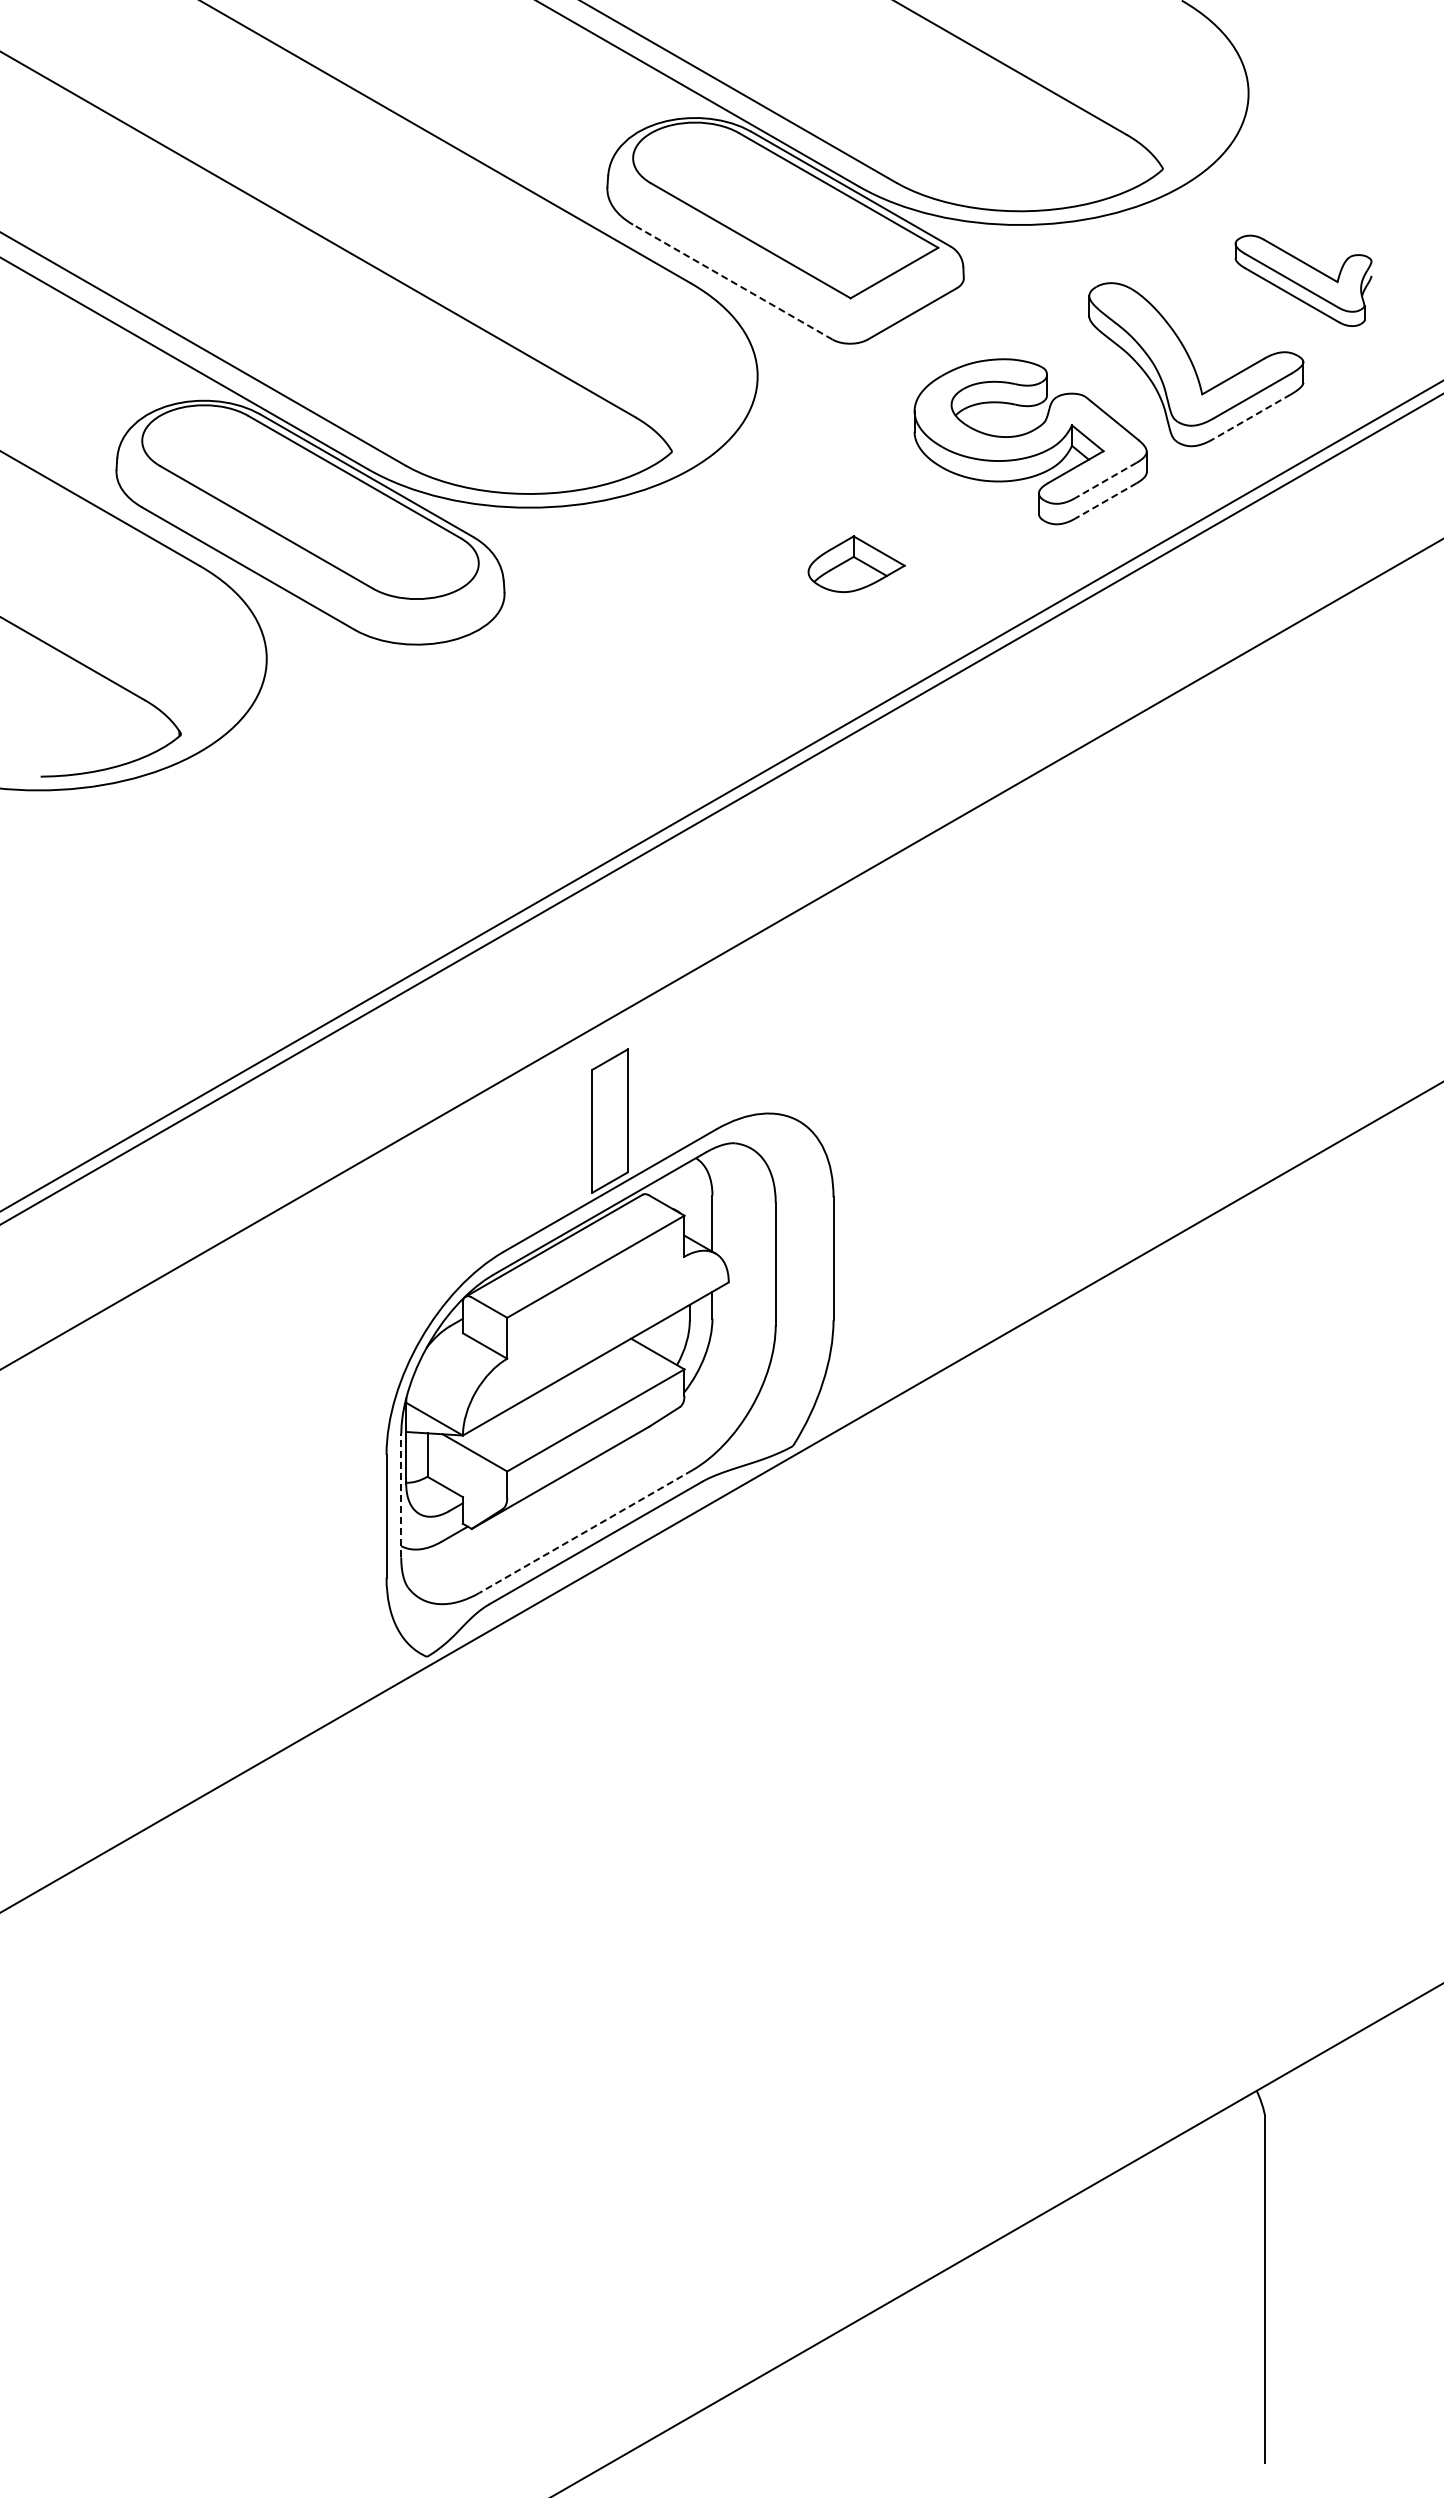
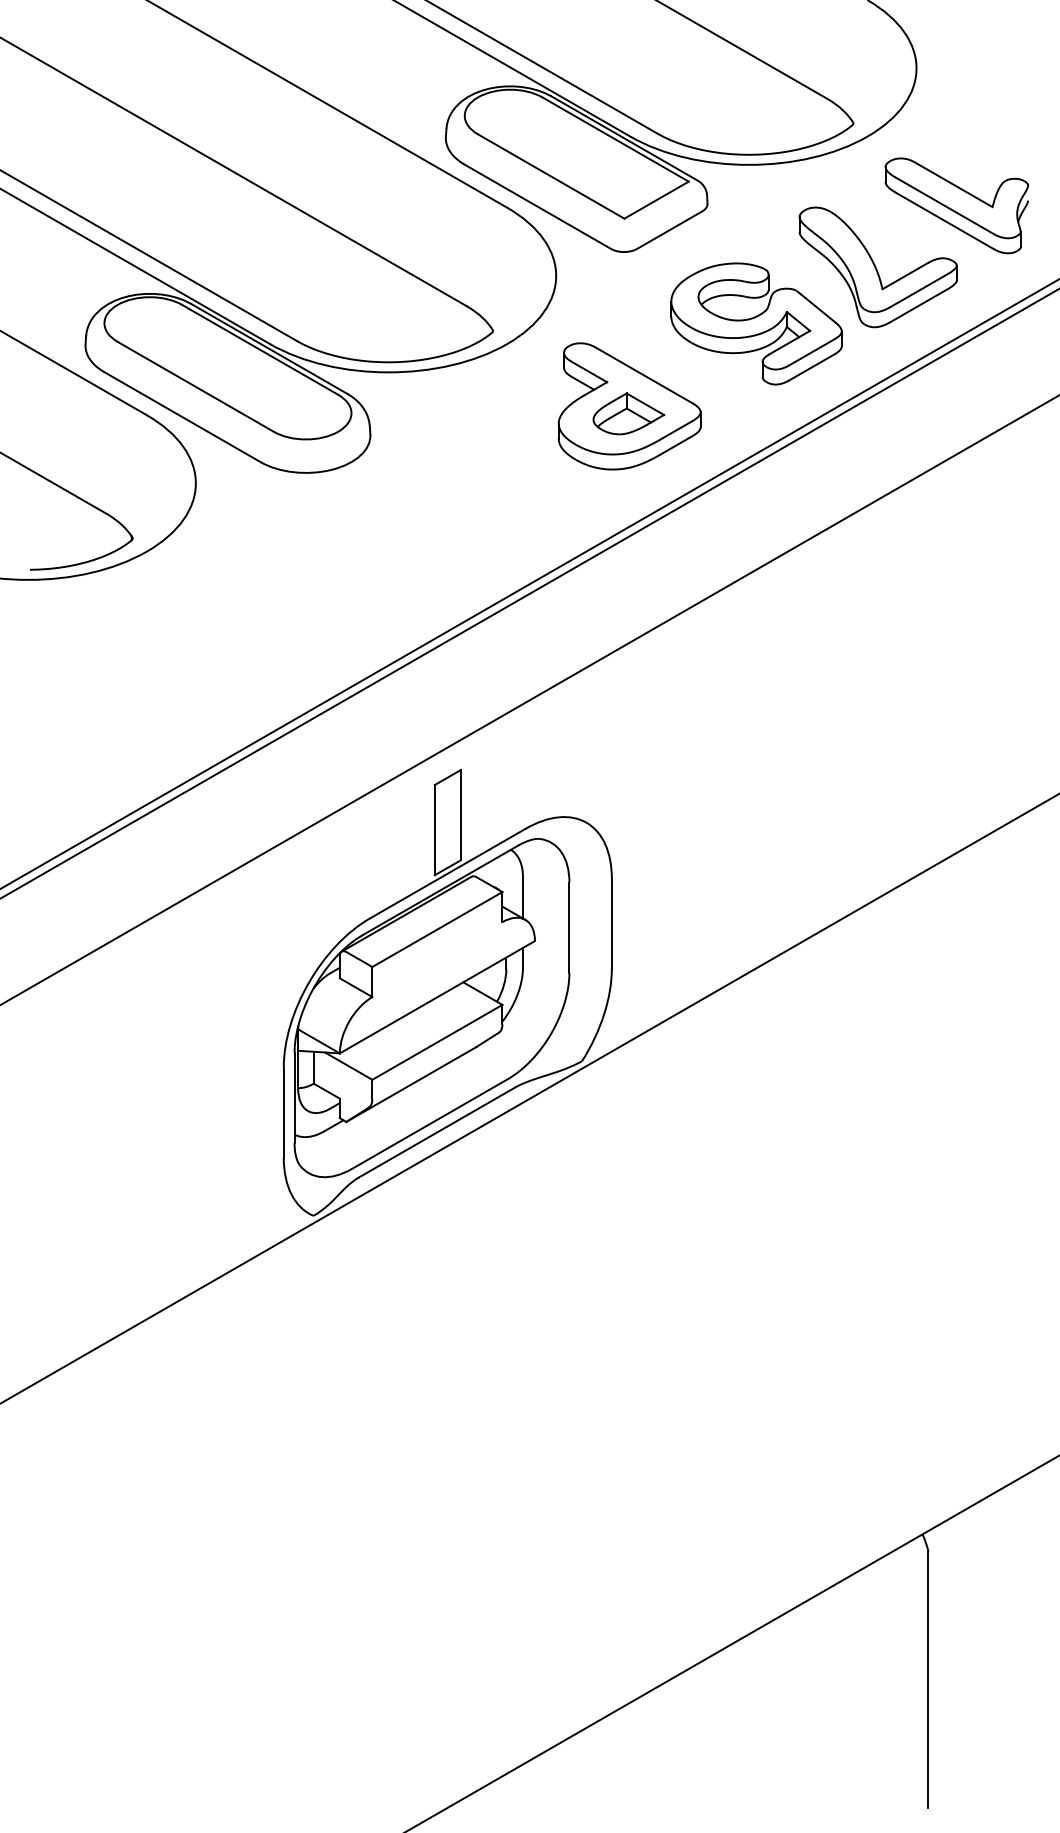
part: (1303, 280) -> (956, 205), size x1.43
line: (732, 281) -> (537, 206), dashed -> solid
line: (1251, 416) -> (918, 305), dashed -> solid
line: (1105, 480) -> (811, 352), dashed -> solid
line: (1105, 501) -> (811, 367), dashed -> solid
part: (857, 553) -> (629, 406), added
line: (401, 1495) -> (294, 1097), dashed -> solid
line: (585, 1531) -> (429, 1123), dashed -> solid

